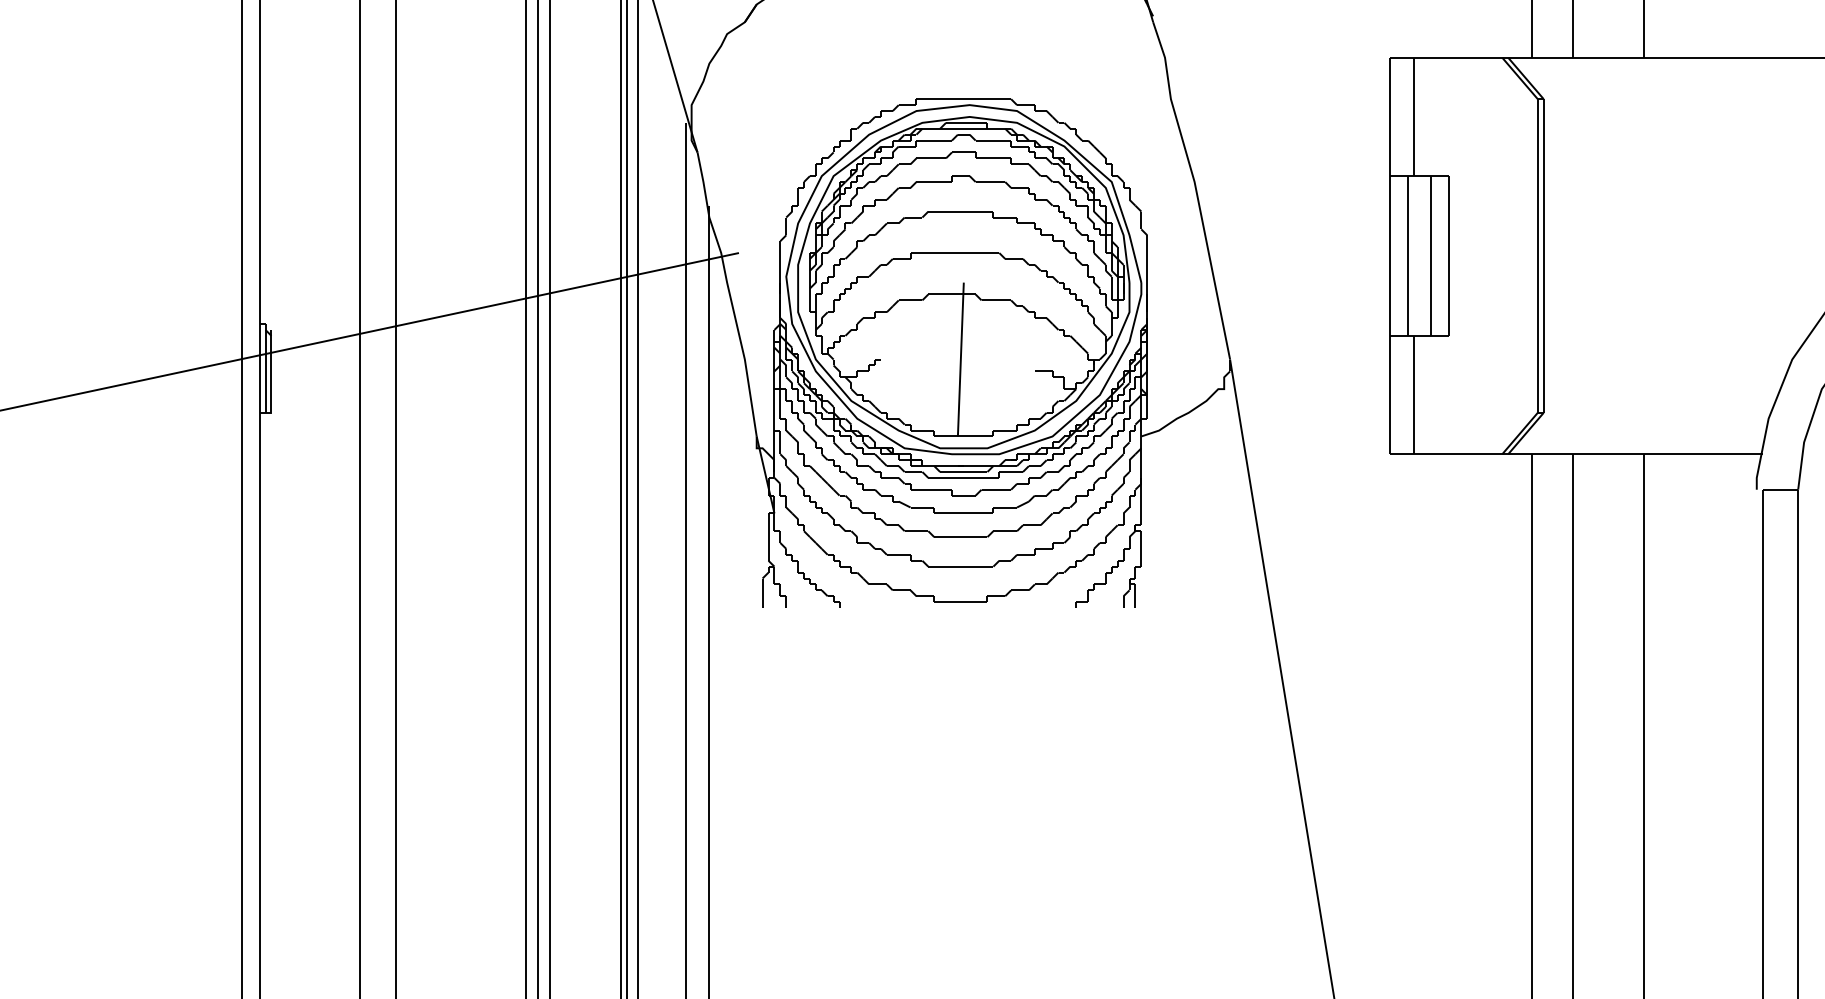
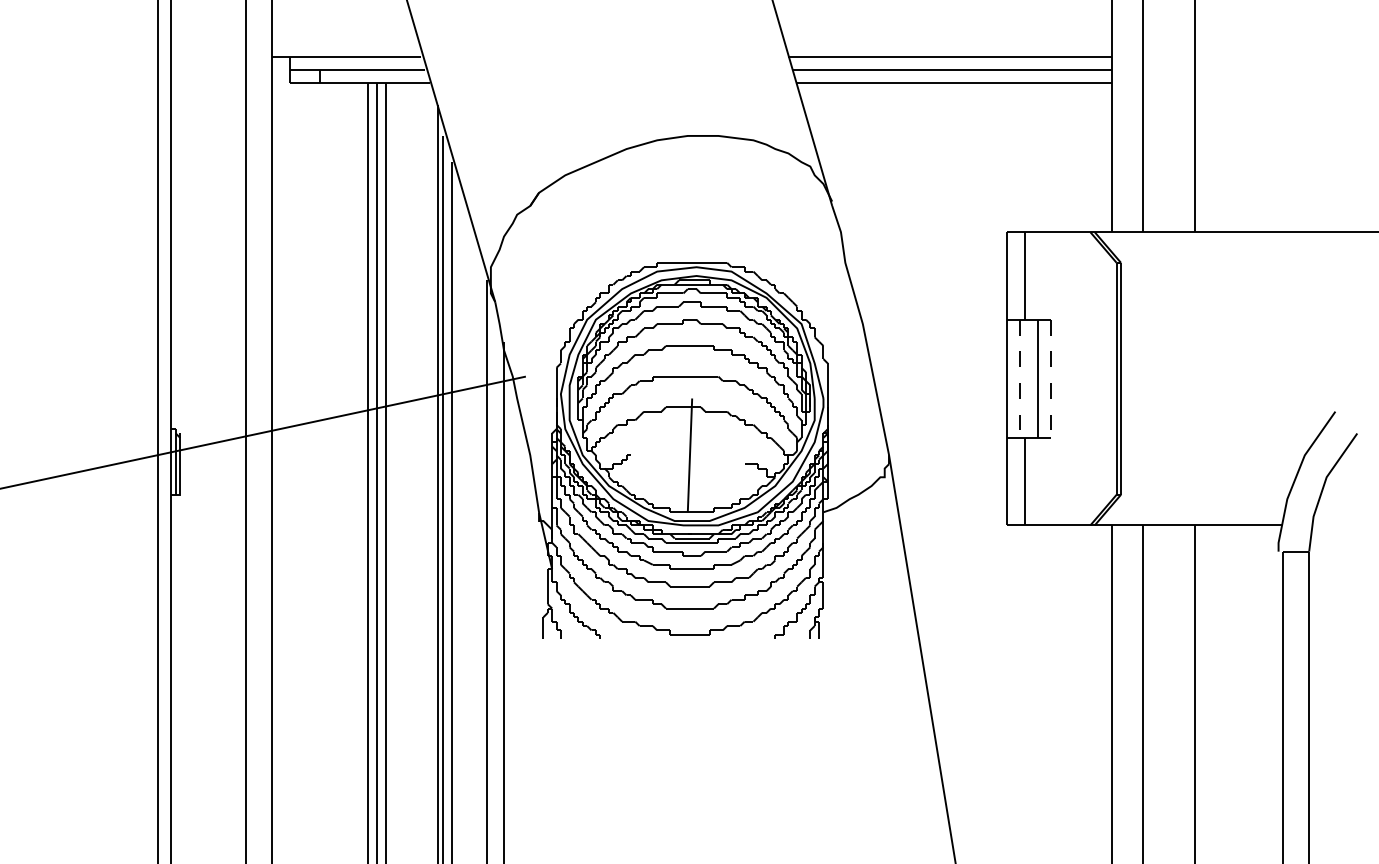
line: (1407, 256) -> (1020, 379), solid -> dashed
line: (1449, 256) -> (1051, 379), solid -> dashed

